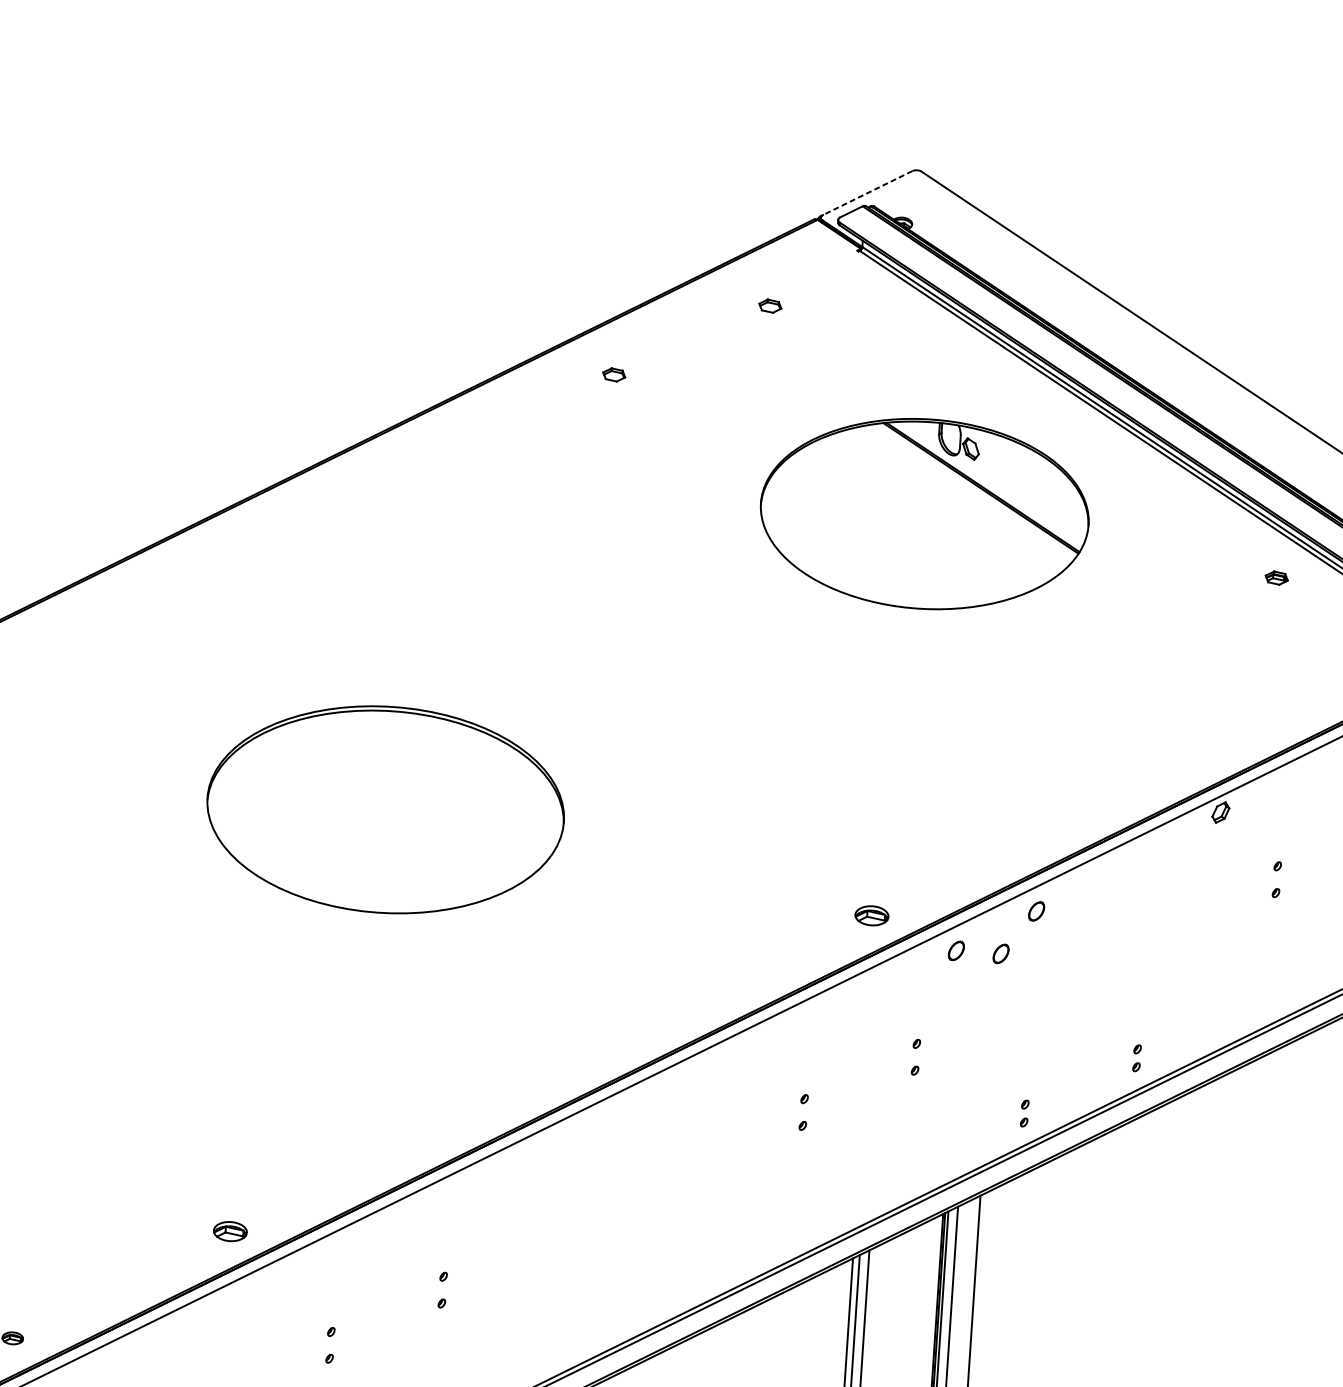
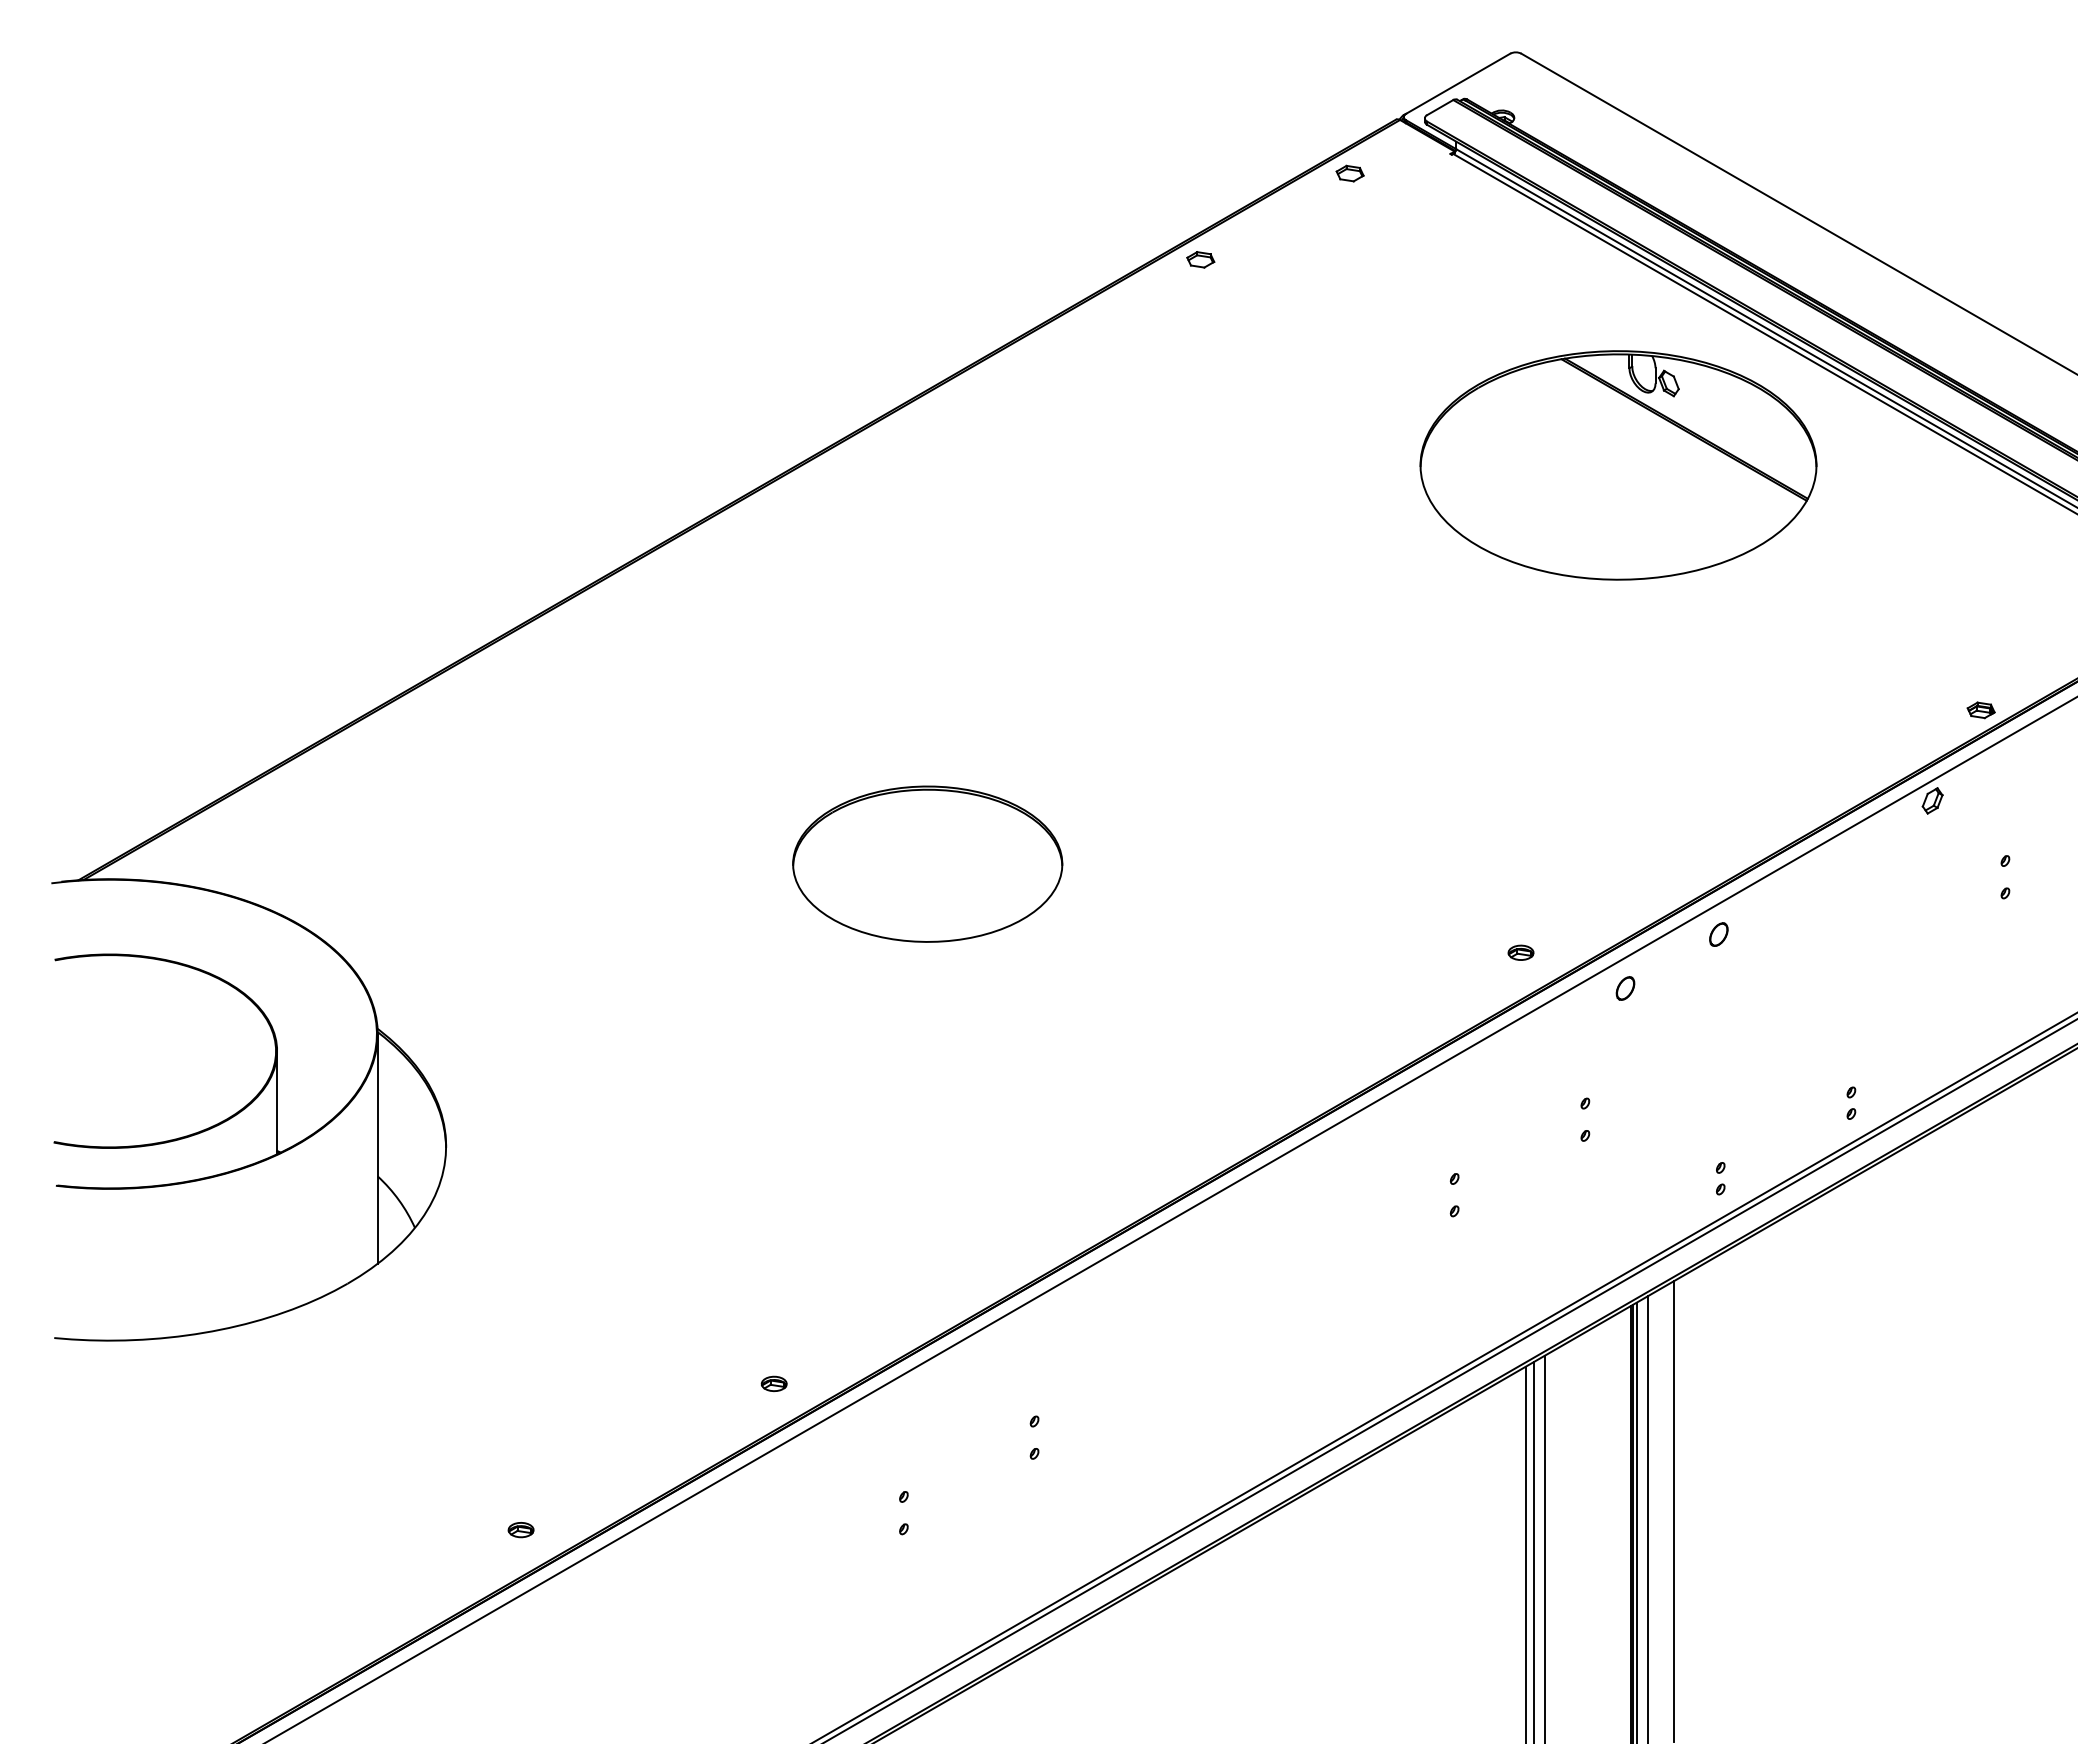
line: (867, 193) -> (1457, 84), dashed -> solid
part: (769, 306) -> (1349, 173), moved
part: (614, 374) -> (1200, 259), moved
part: (924, 514) -> (1618, 465), moved
part: (1276, 578) -> (1980, 710), moved
part: (385, 809) -> (927, 863), size x0.62
part: (871, 915) -> (1520, 952), size x0.62
part: (1001, 953) -> (1679, 988), removed
part: (229, 1230) -> (773, 1383), size x0.62

